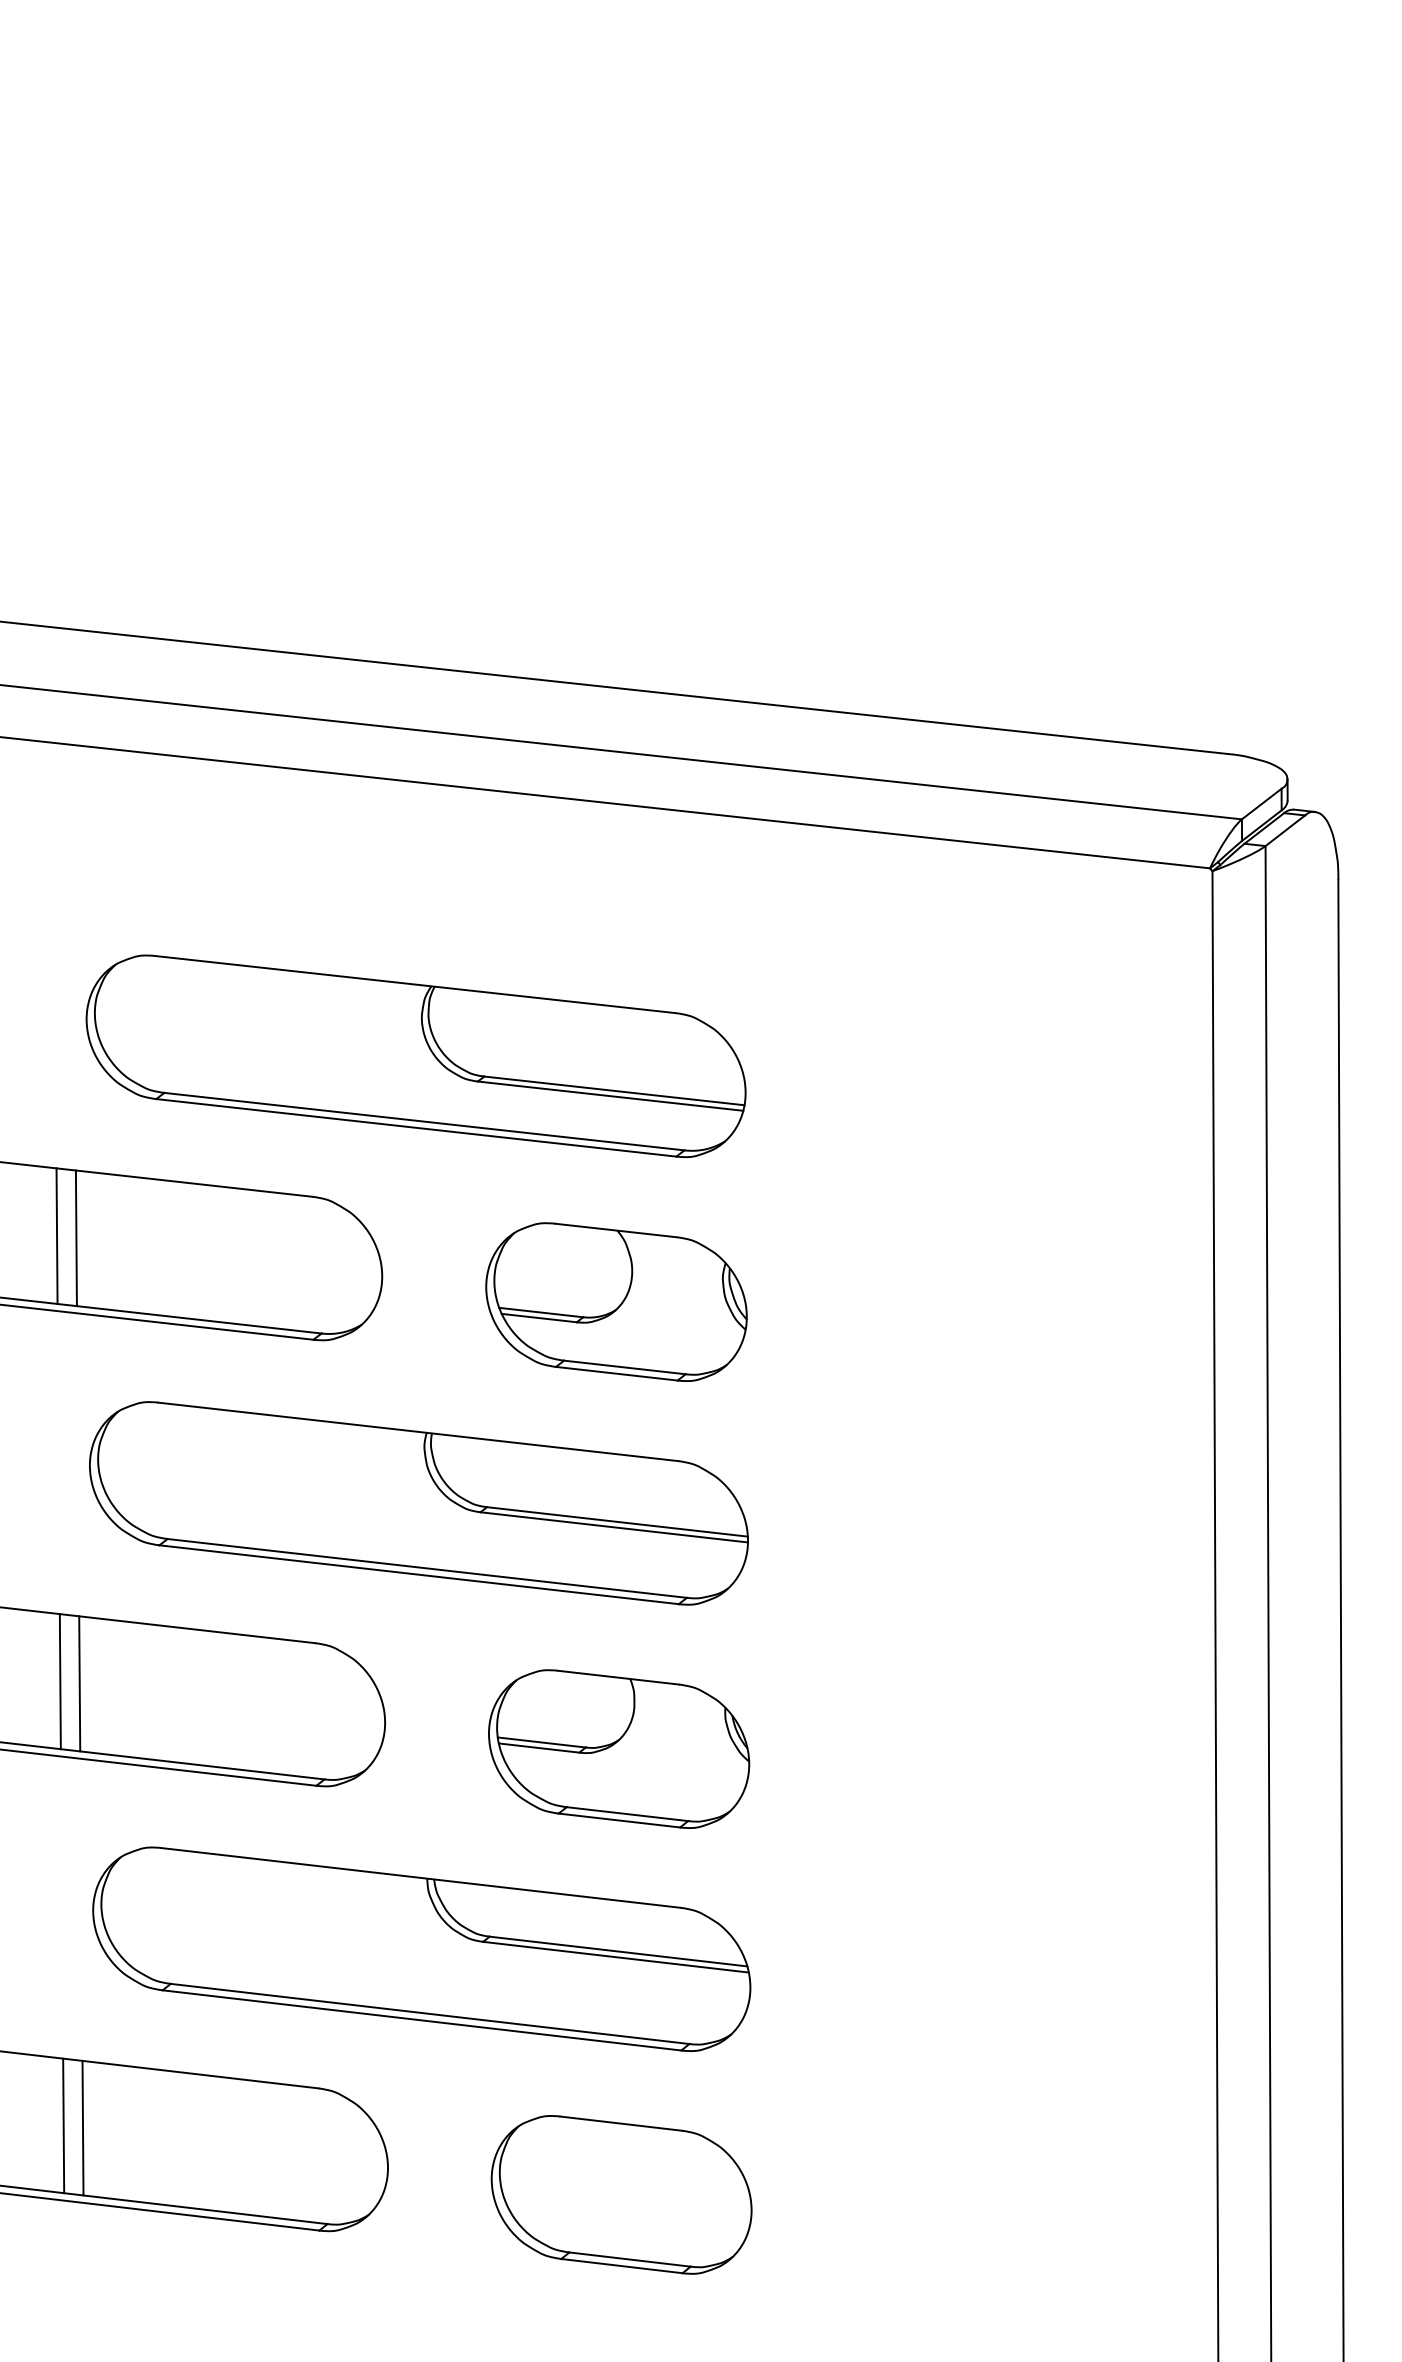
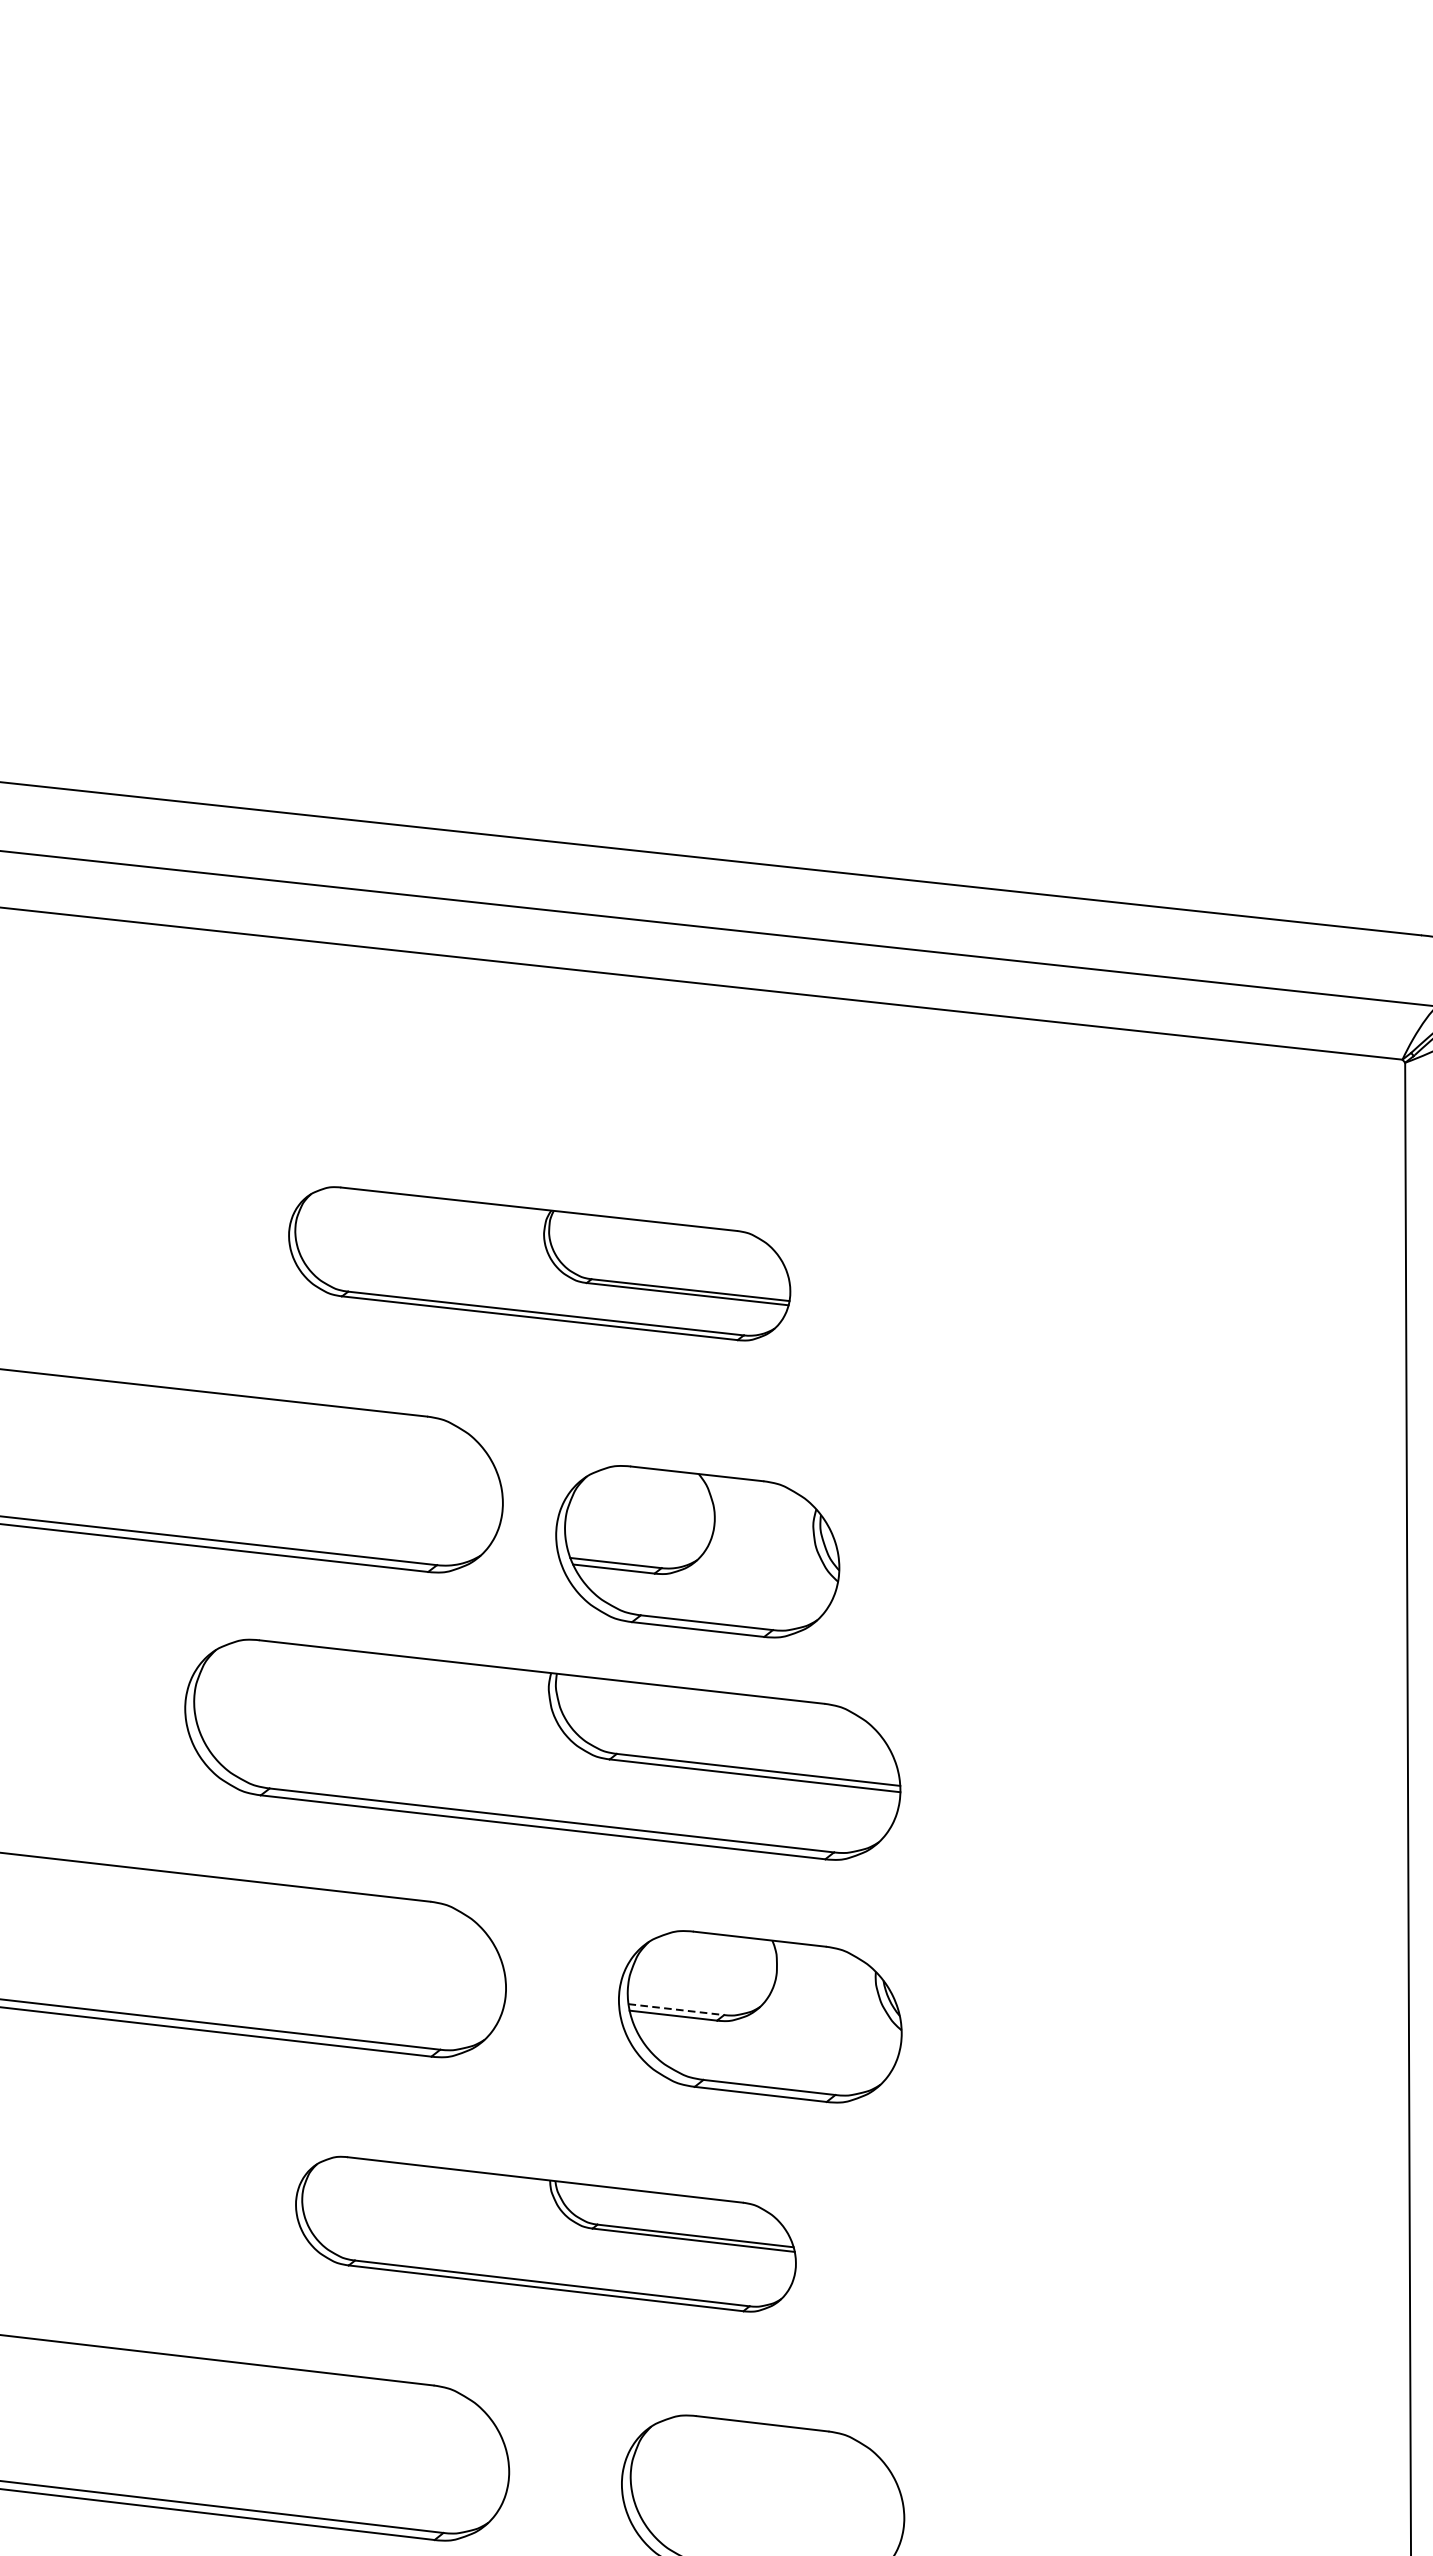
part: (415, 1055) -> (539, 1263), size x0.7
line: (56, 1235) -> (148, 1458), removed
line: (75, 1238) -> (169, 1461), removed
part: (616, 1301) -> (697, 1551), moved
line: (59, 1681) -> (152, 1943), removed
line: (79, 1683) -> (173, 1945), removed
line: (542, 1742) -> (677, 2009), solid -> dashed
part: (421, 1948) -> (545, 2233), size x0.7
line: (63, 2125) -> (156, 2425), removed
line: (82, 2127) -> (177, 2428), removed

